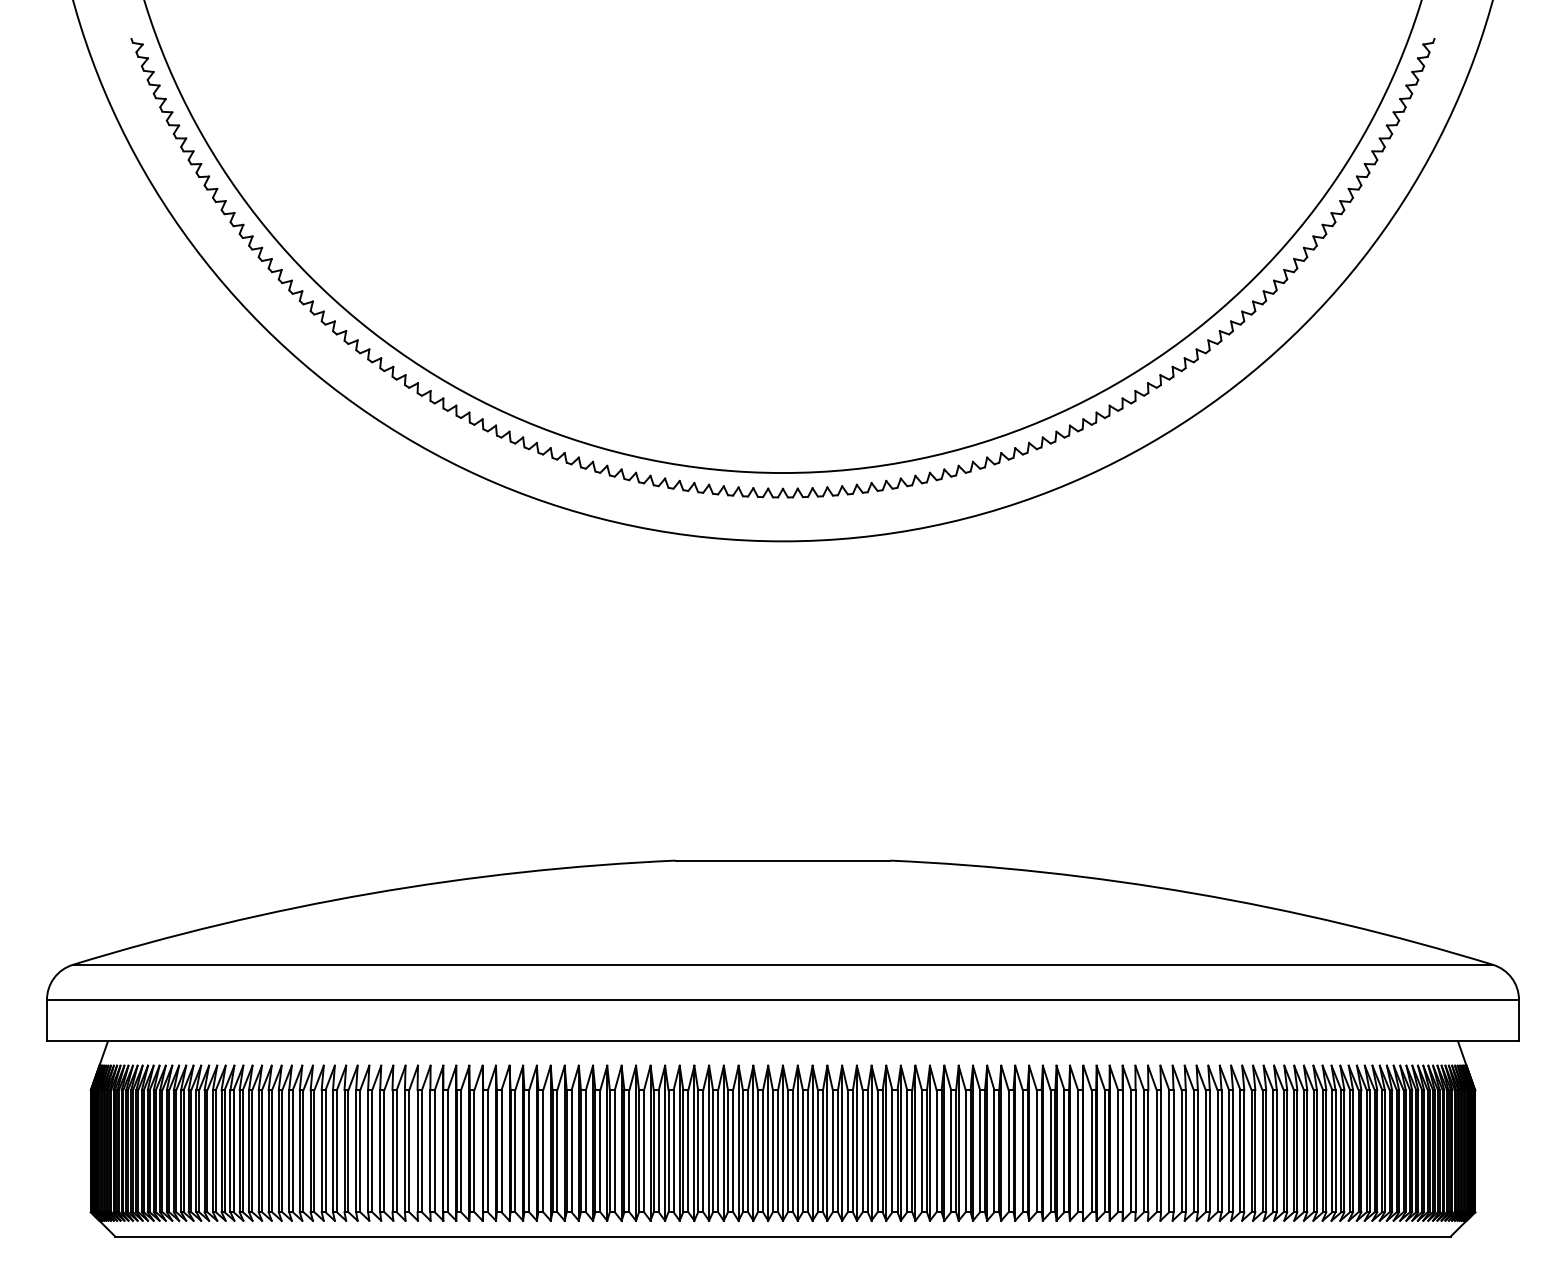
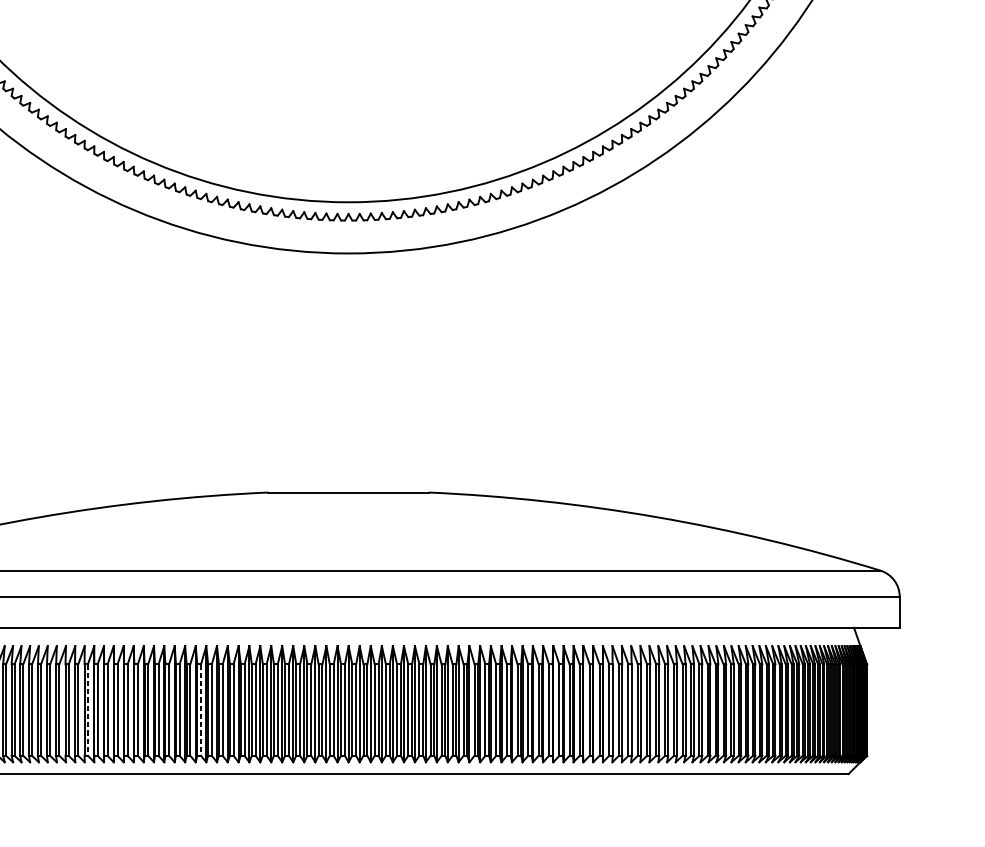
line: (434, 1151) -> (87, 710), solid -> dashed
line: (585, 1151) -> (200, 710), solid -> dashed

